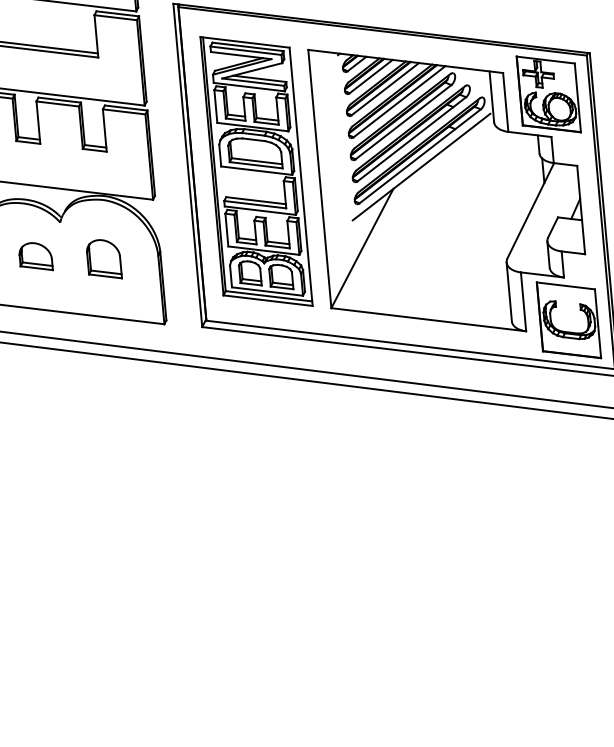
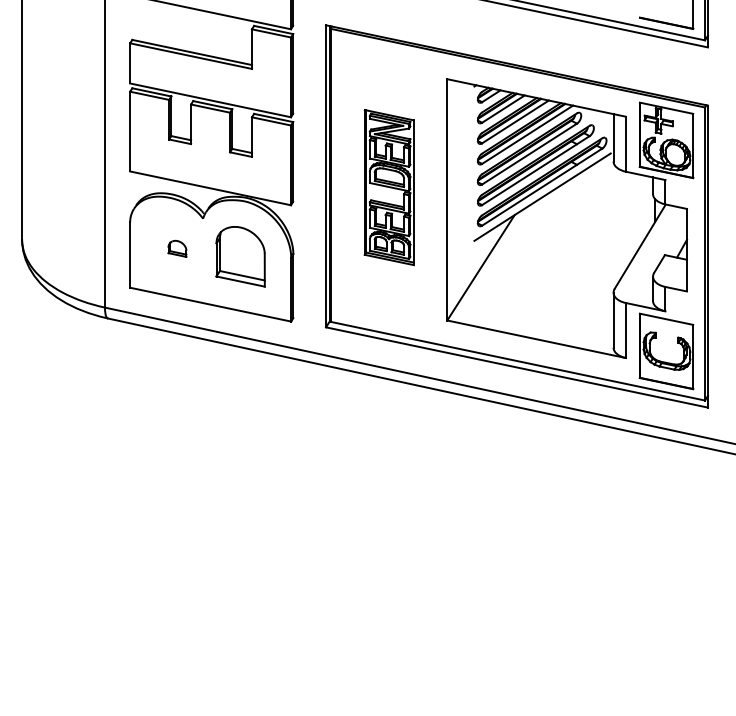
part: (256, 171) -> (389, 187), size x0.6
part: (35, 256) -> (177, 248), size x0.6
part: (103, 259) -> (240, 256), size x1.6

